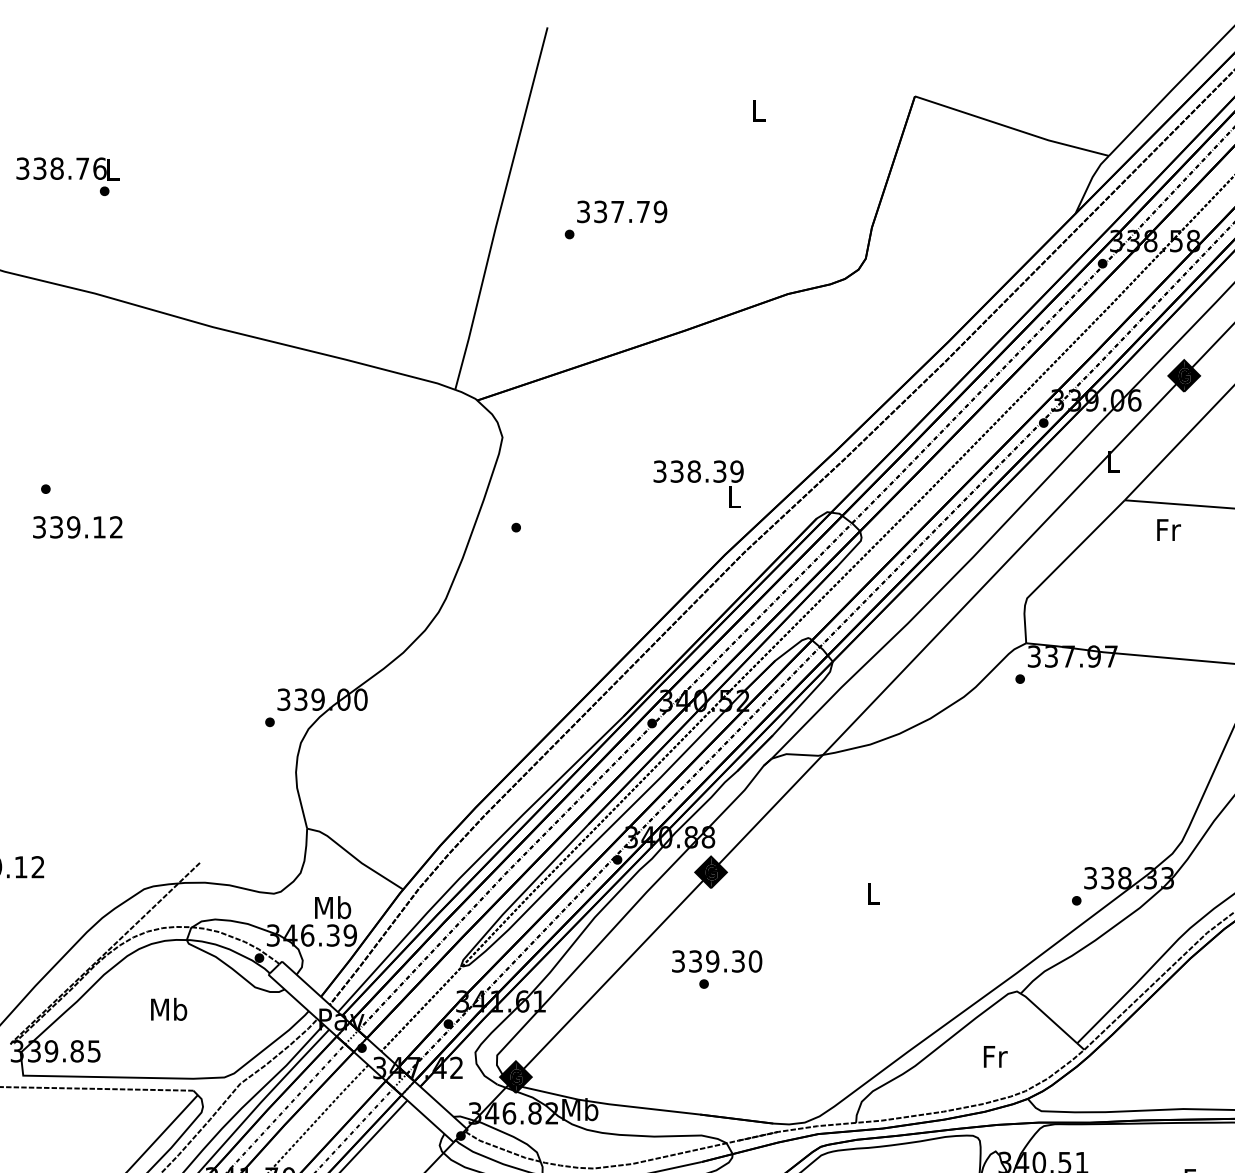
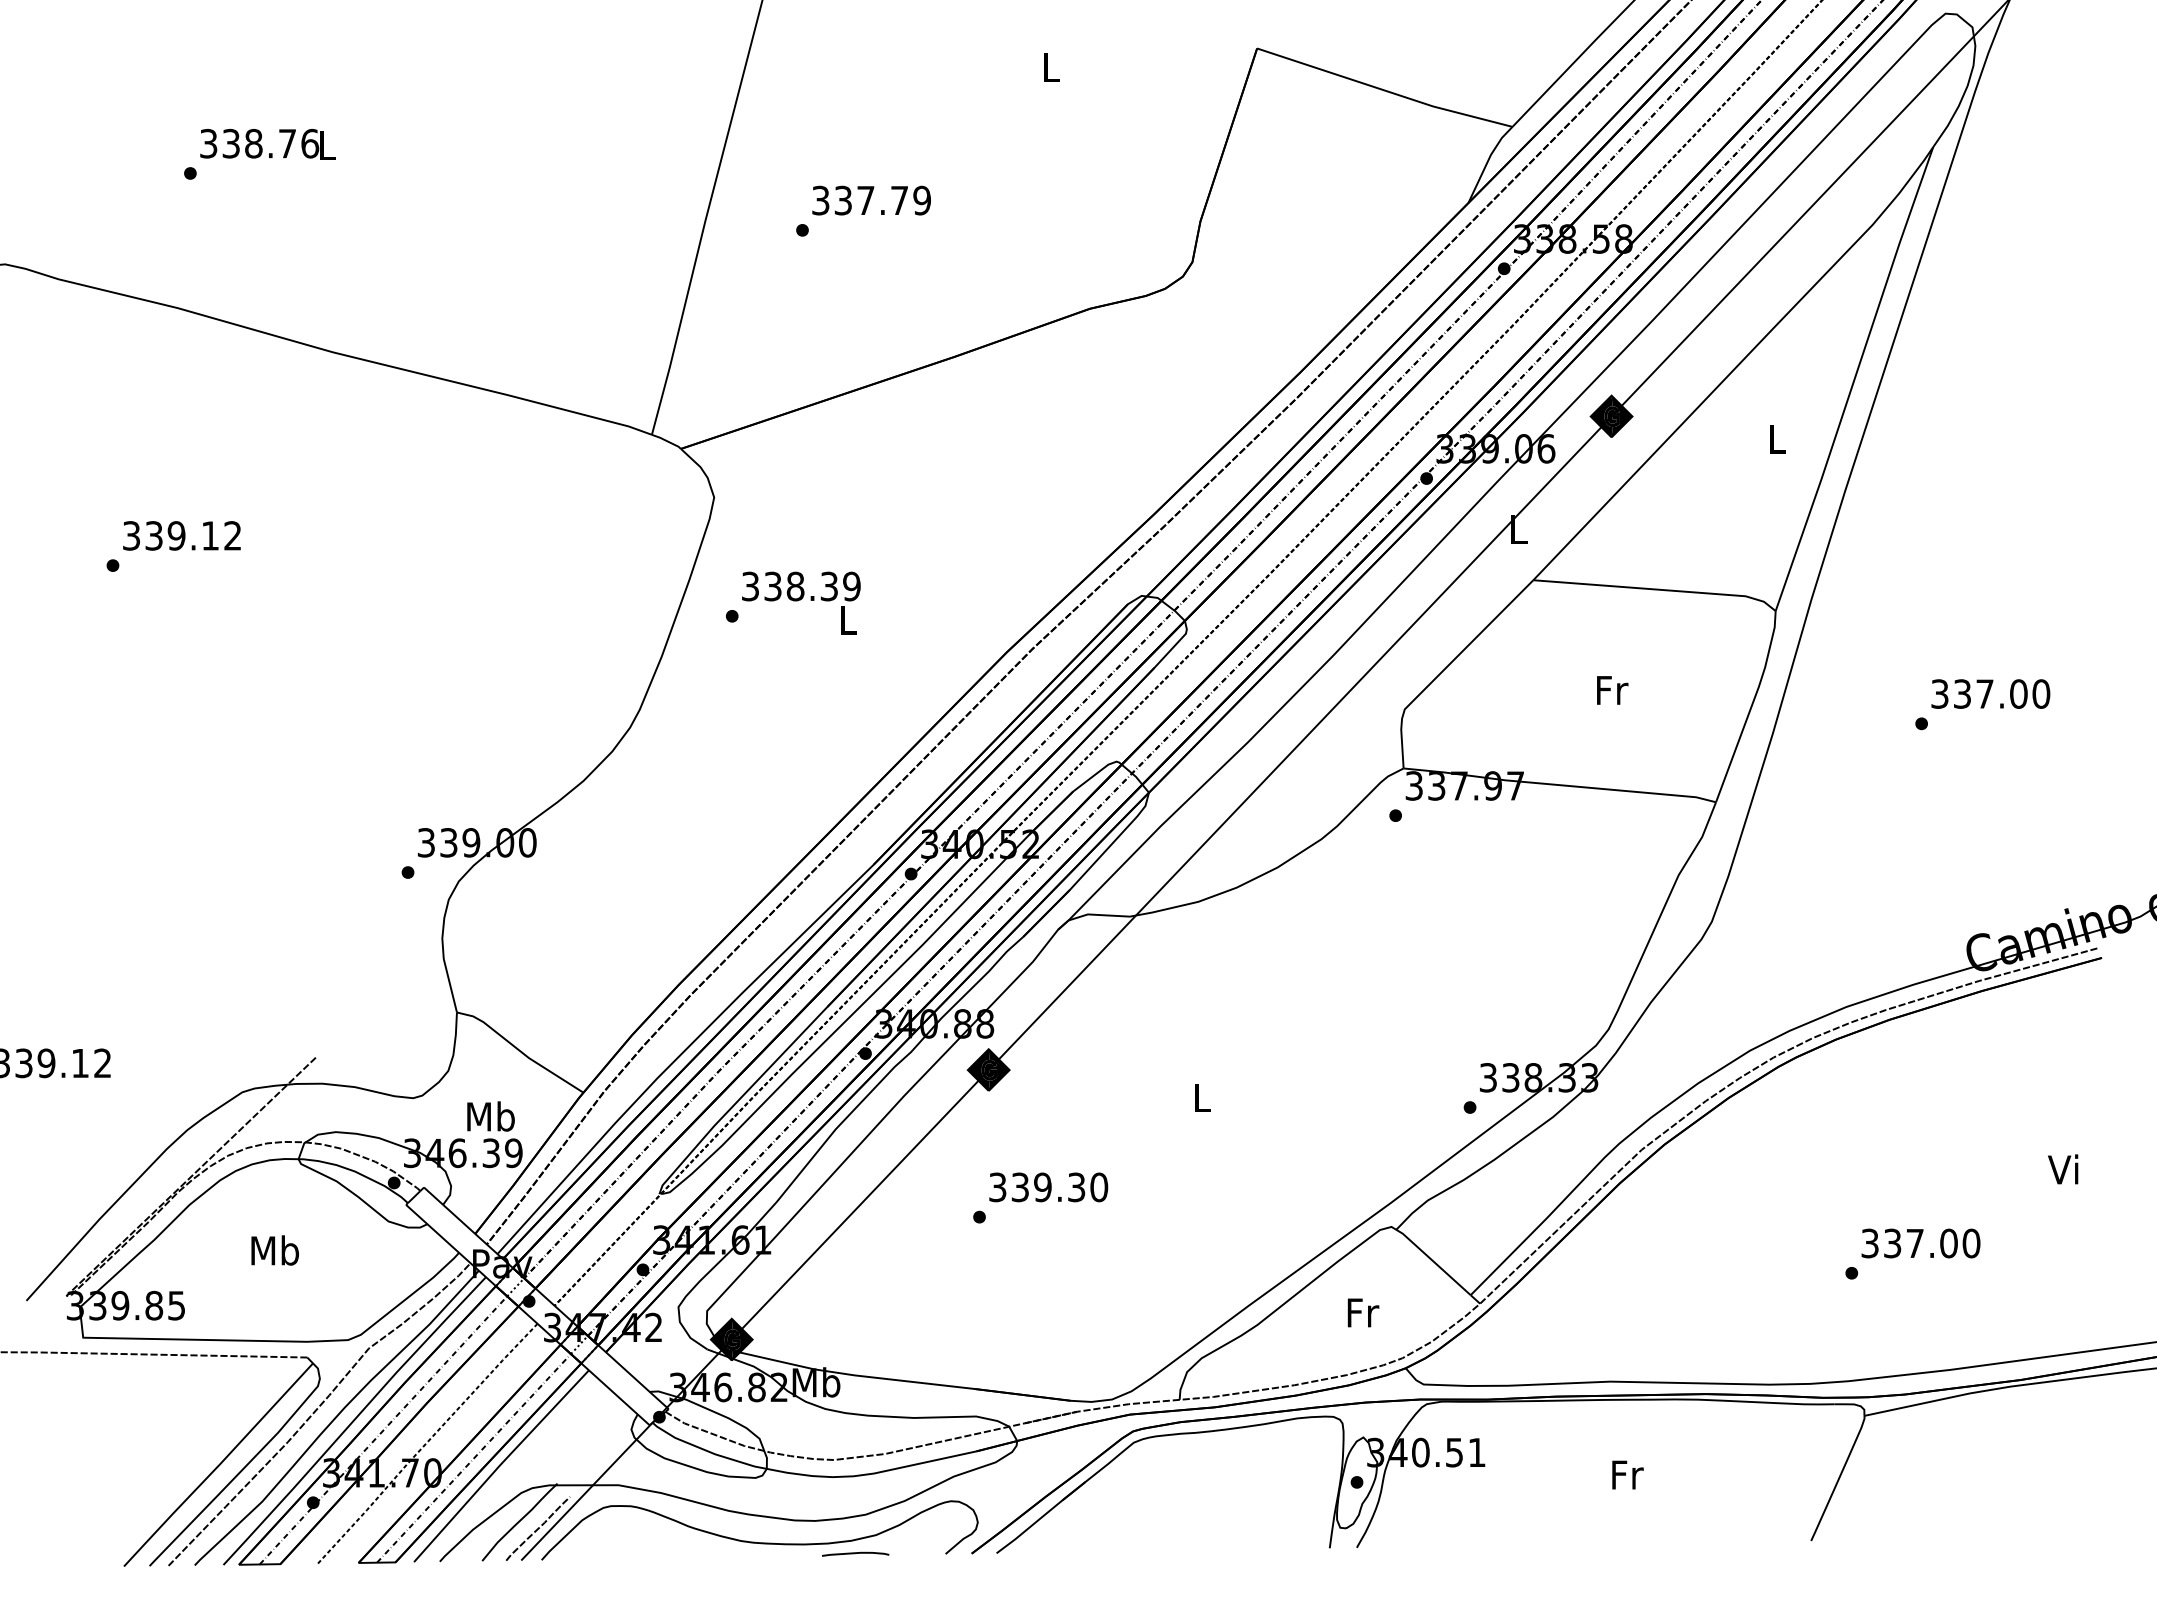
text: (67, 169) -> (267, 144), moved
text: (698, 483) -> (801, 602), moved
text: (77, 527) -> (181, 535), moved
text: (1168, 530) -> (1612, 690), moved
text: (716, 961) -> (1048, 1187), moved

